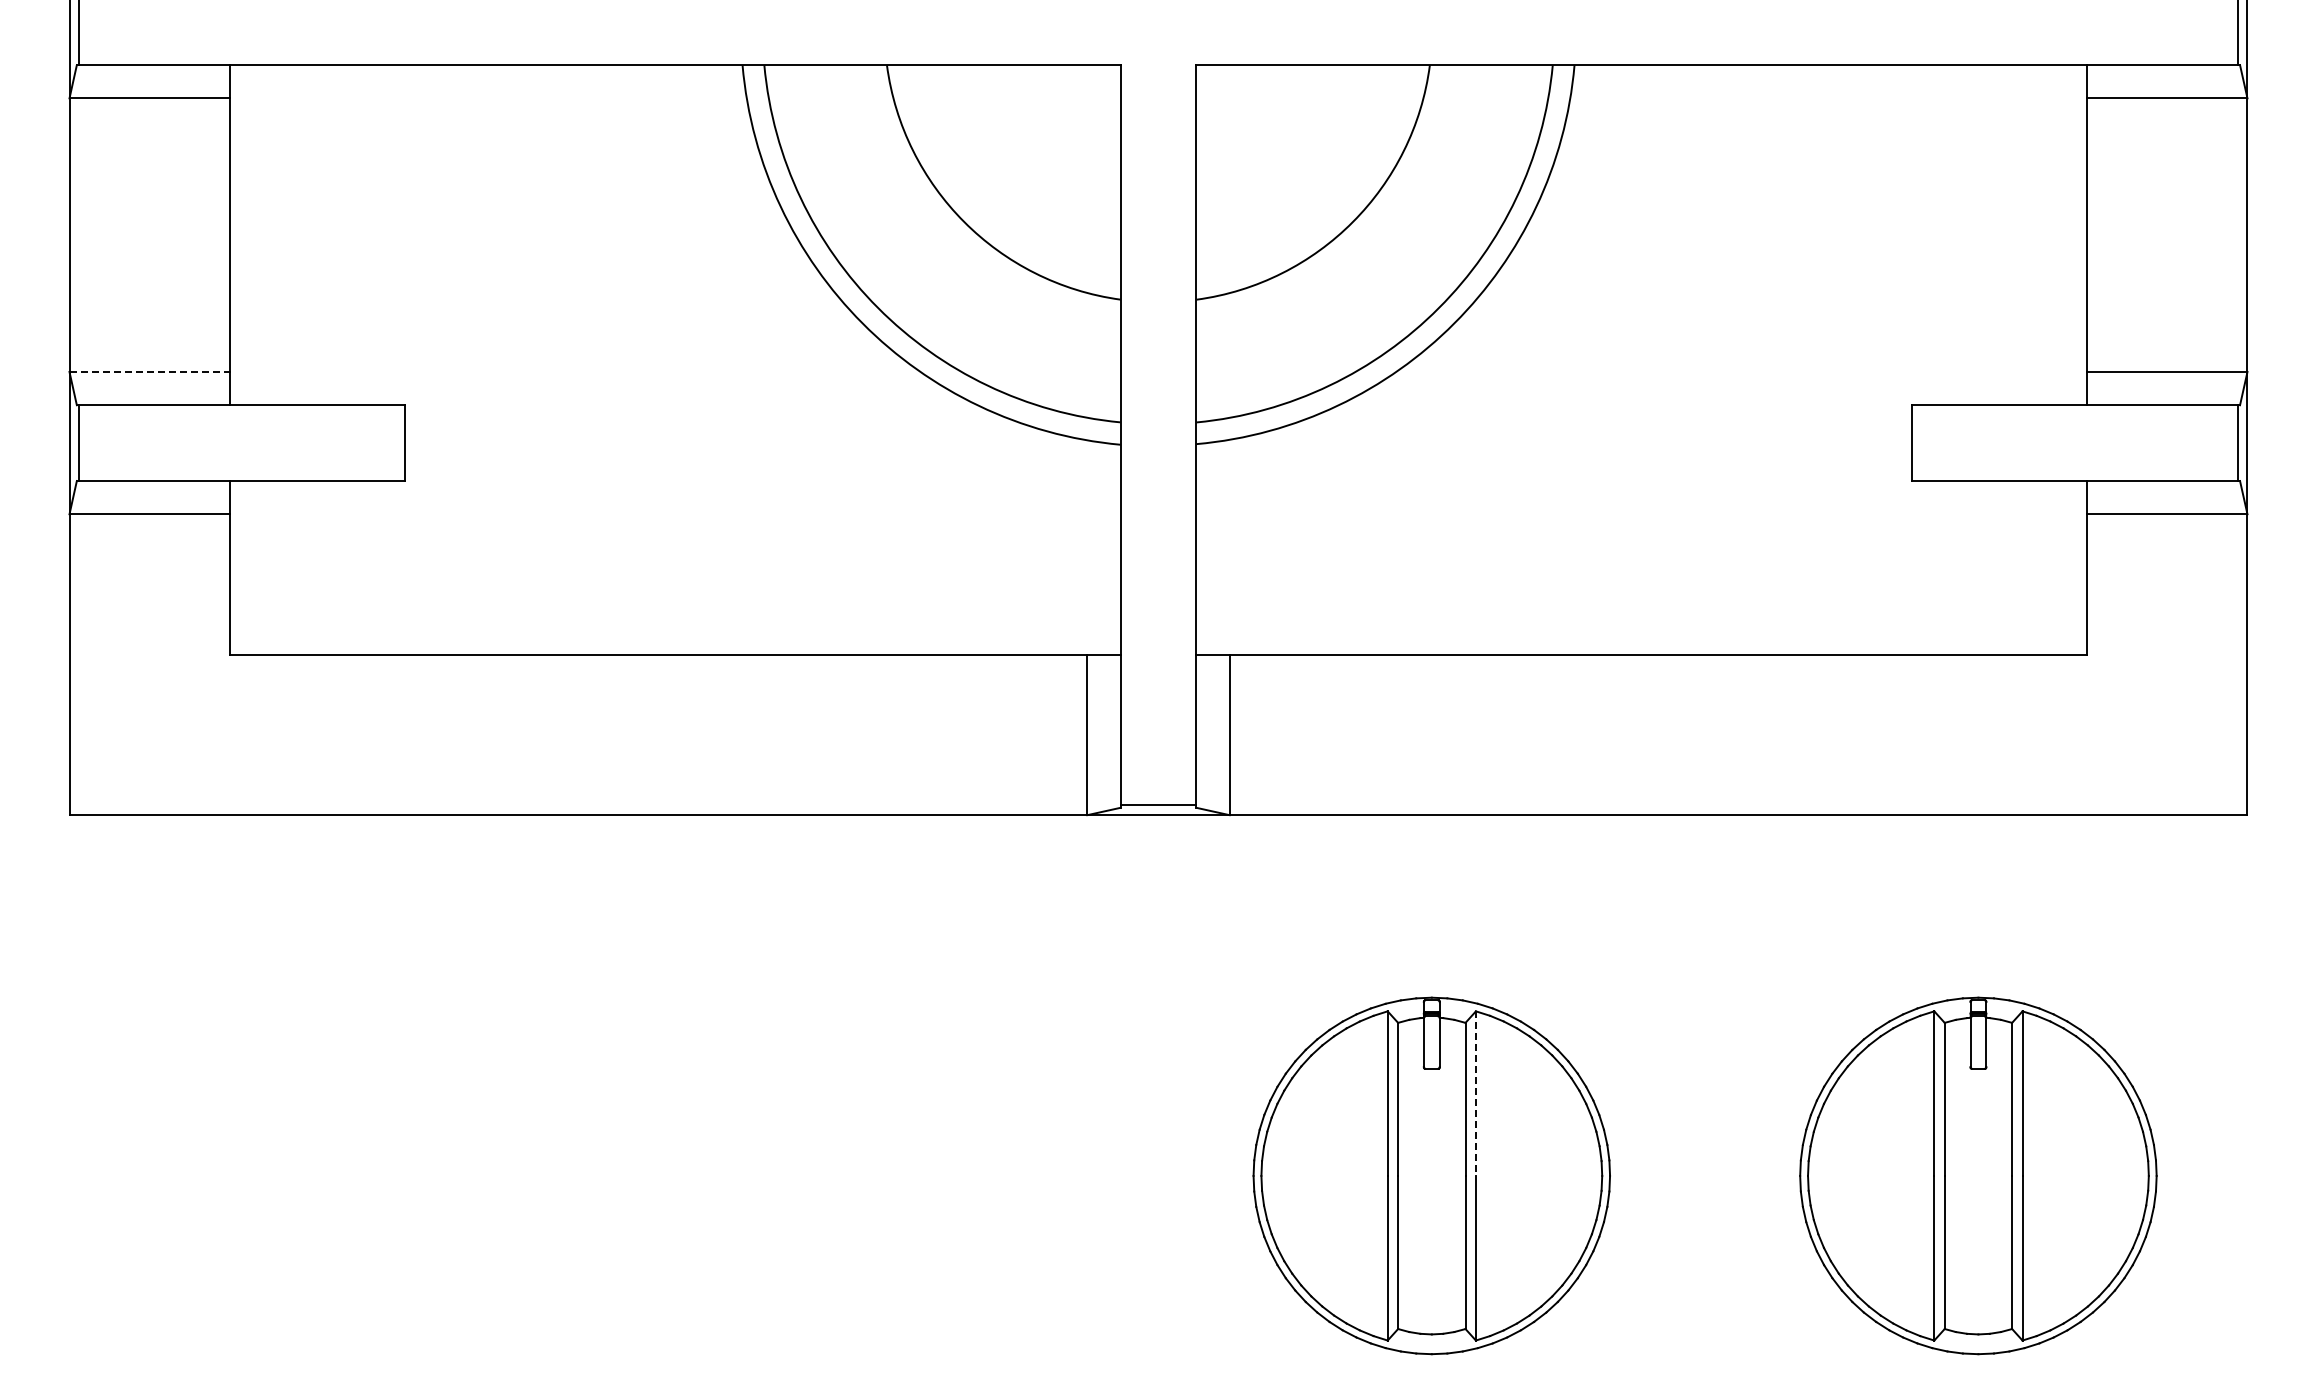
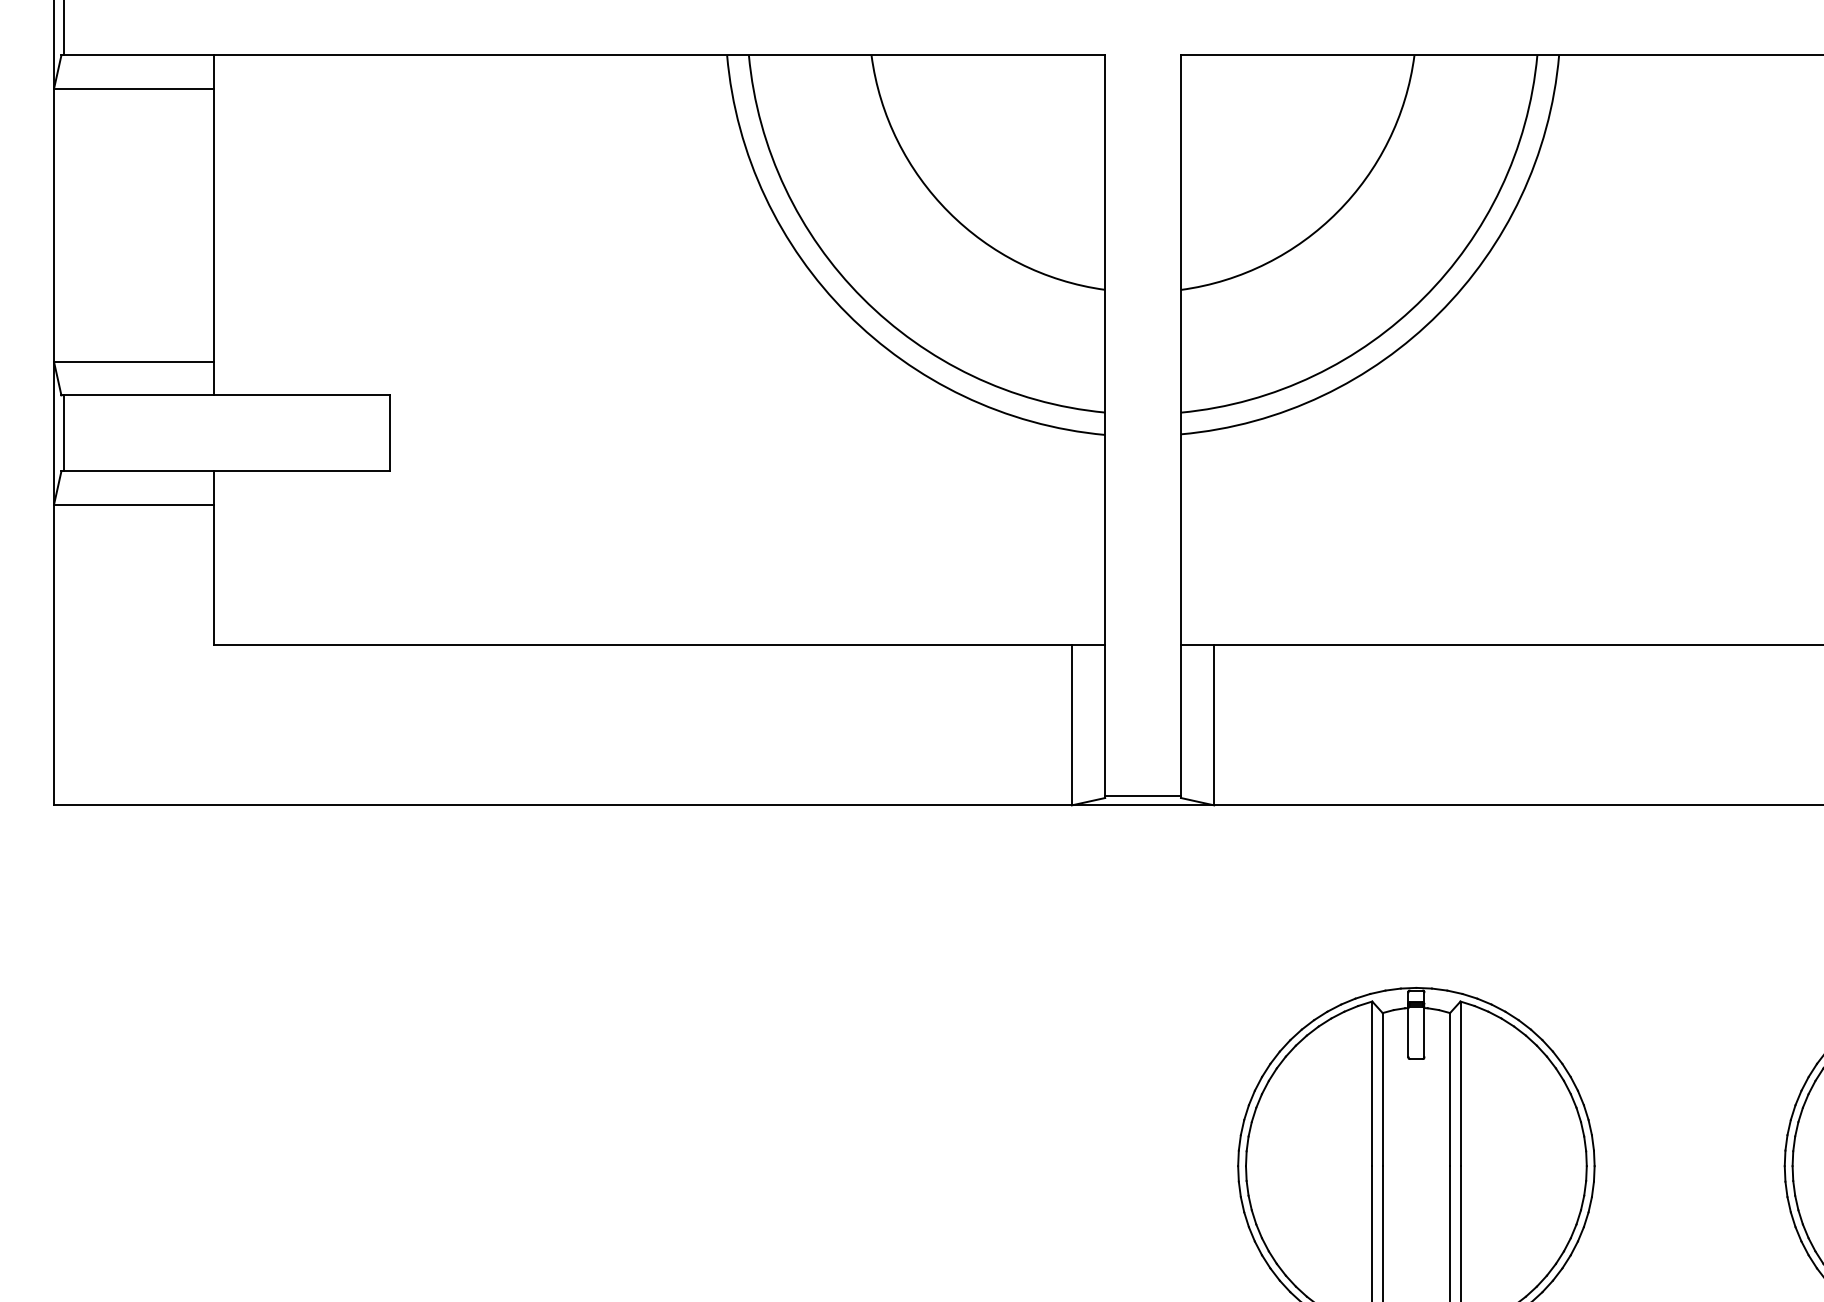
line: (150, 371) -> (135, 361), dashed -> solid
line: (1475, 1094) -> (1460, 1084), dashed -> solid

